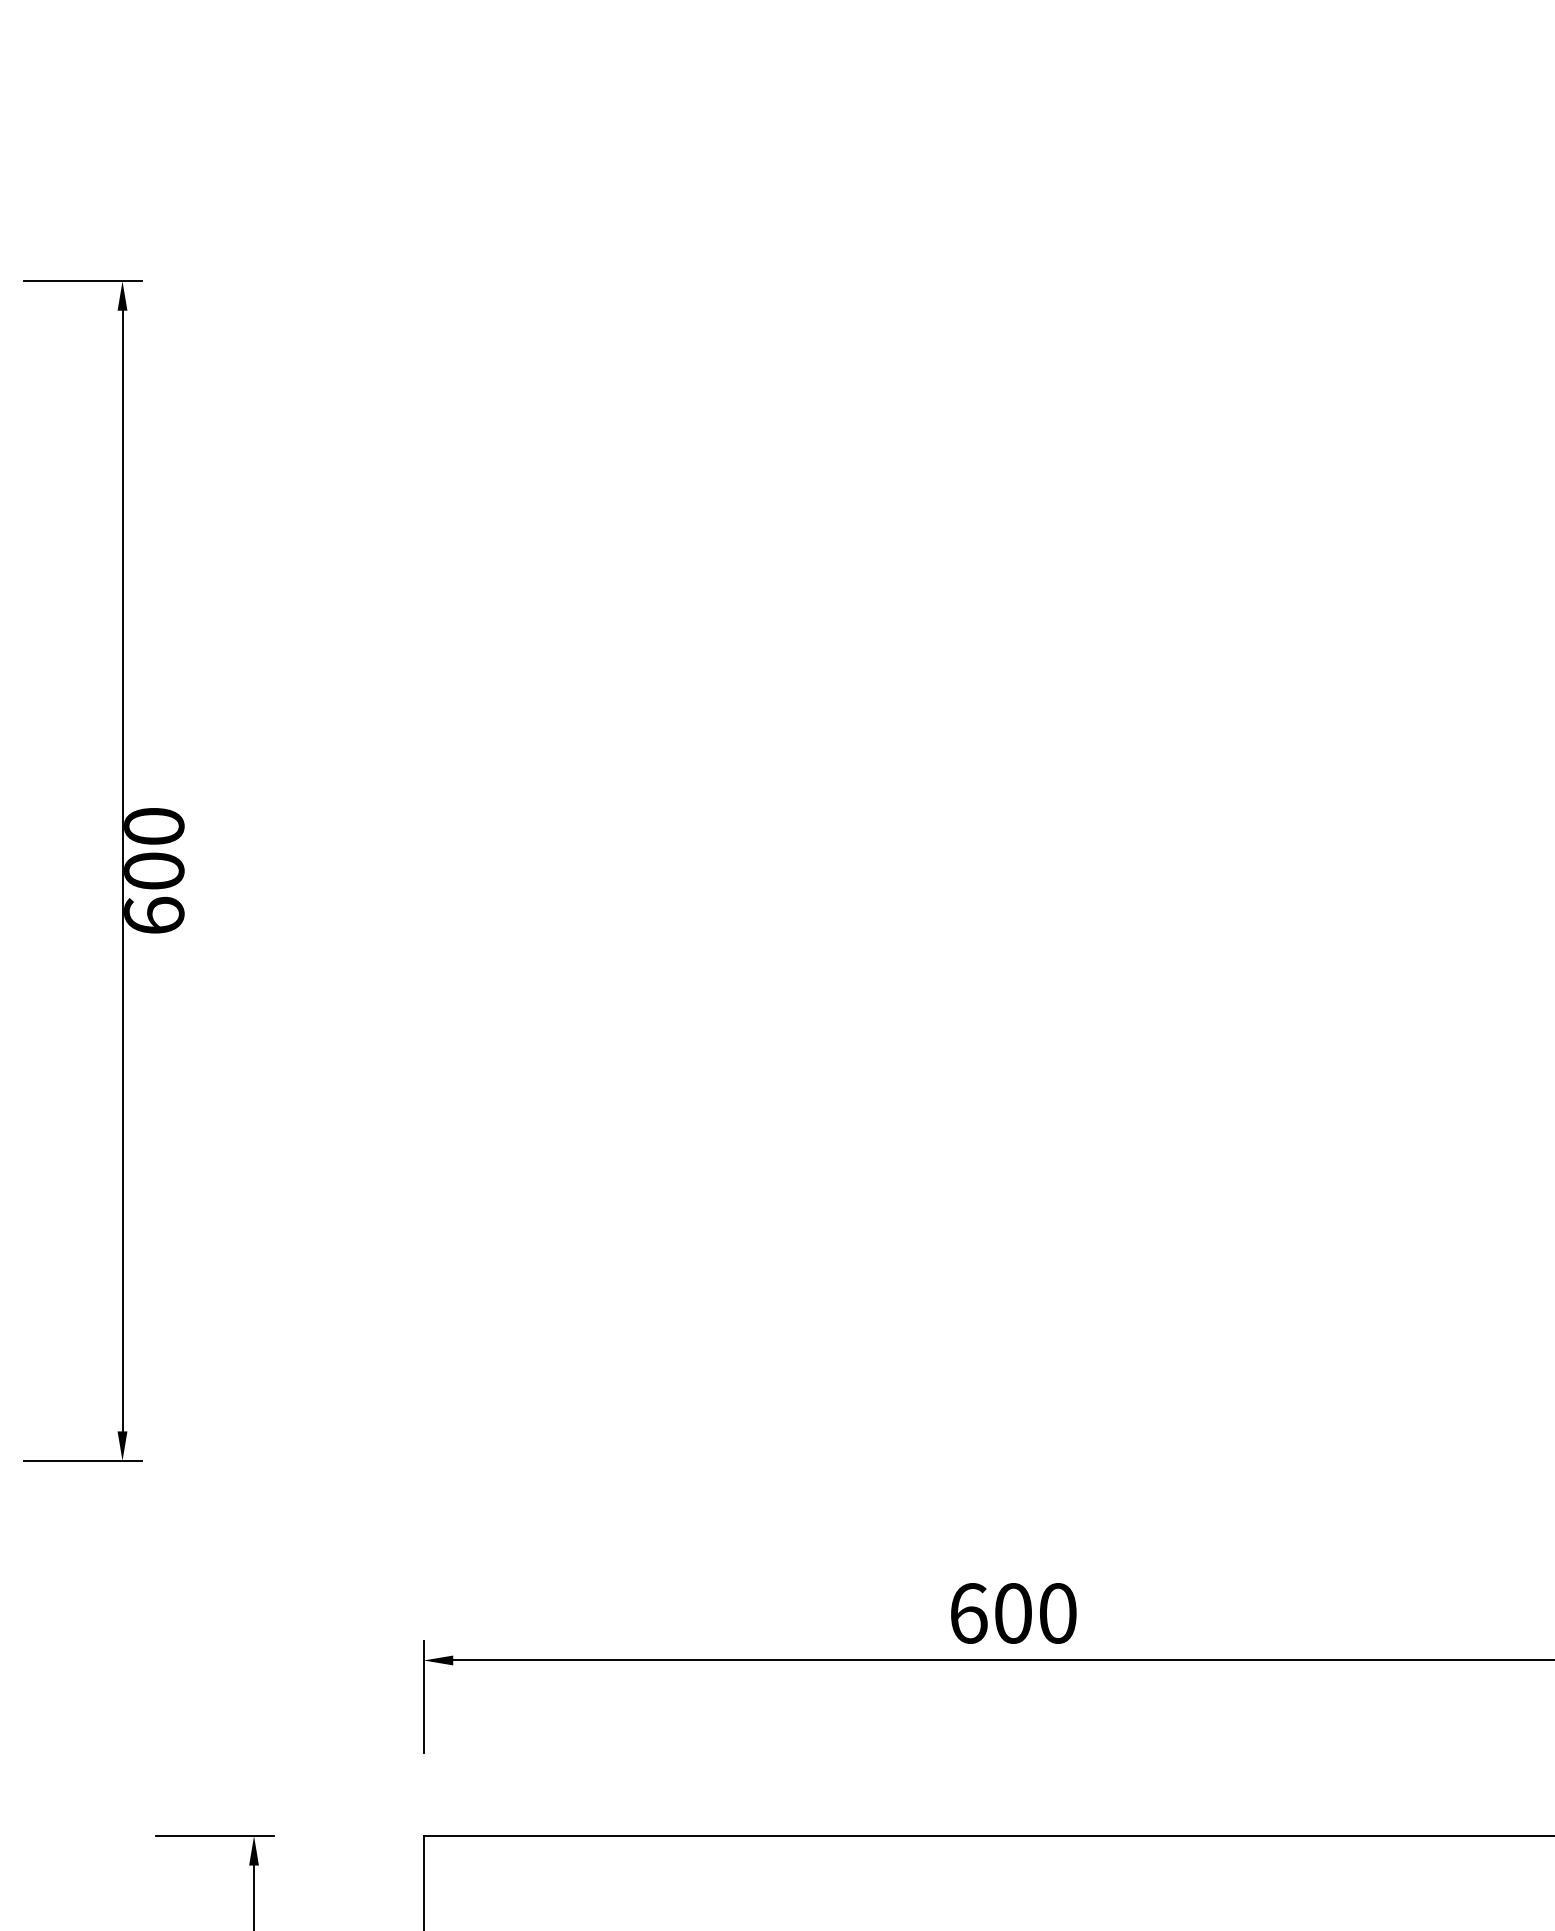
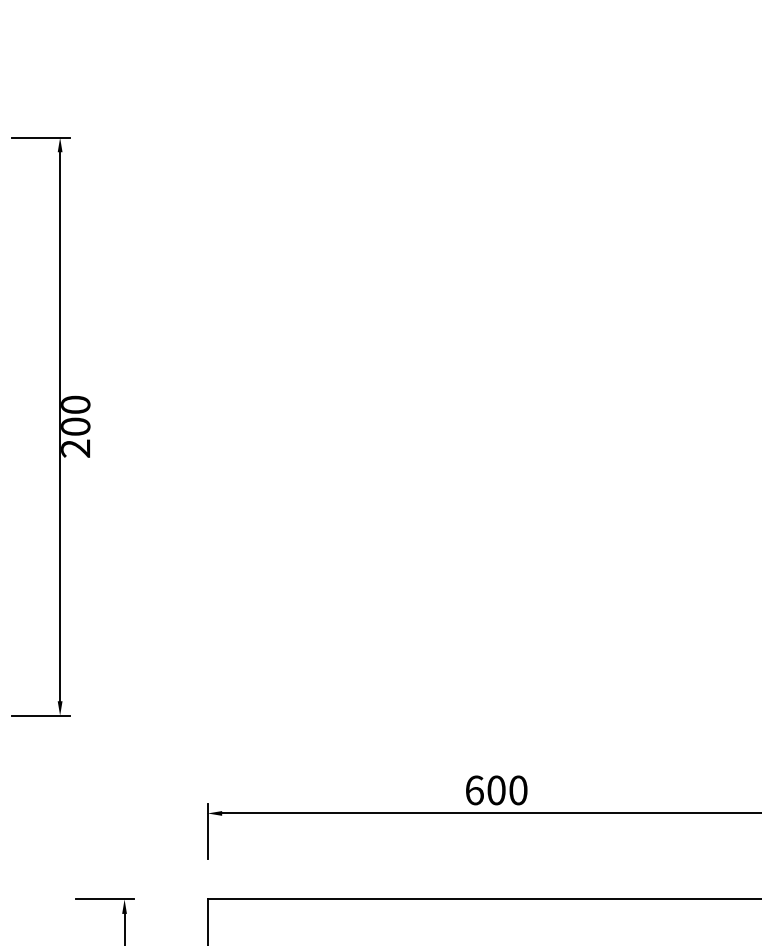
text: (153, 915) -> (75, 448), 600 -> 200

